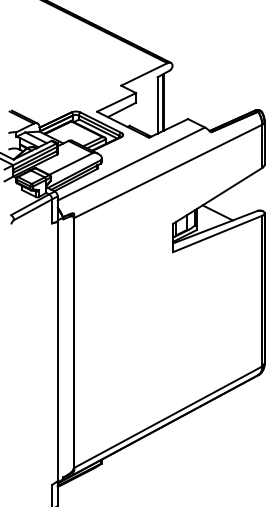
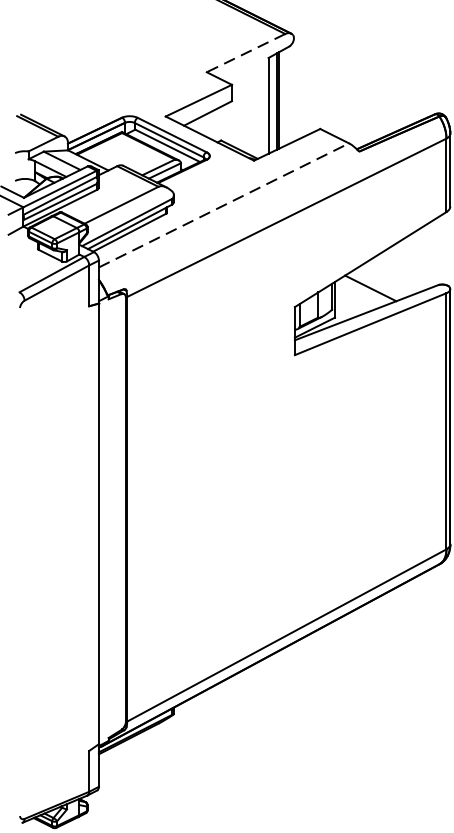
line: (144, 74) -> (246, 53), solid -> dashed
line: (131, 163) -> (224, 204), solid -> dashed

